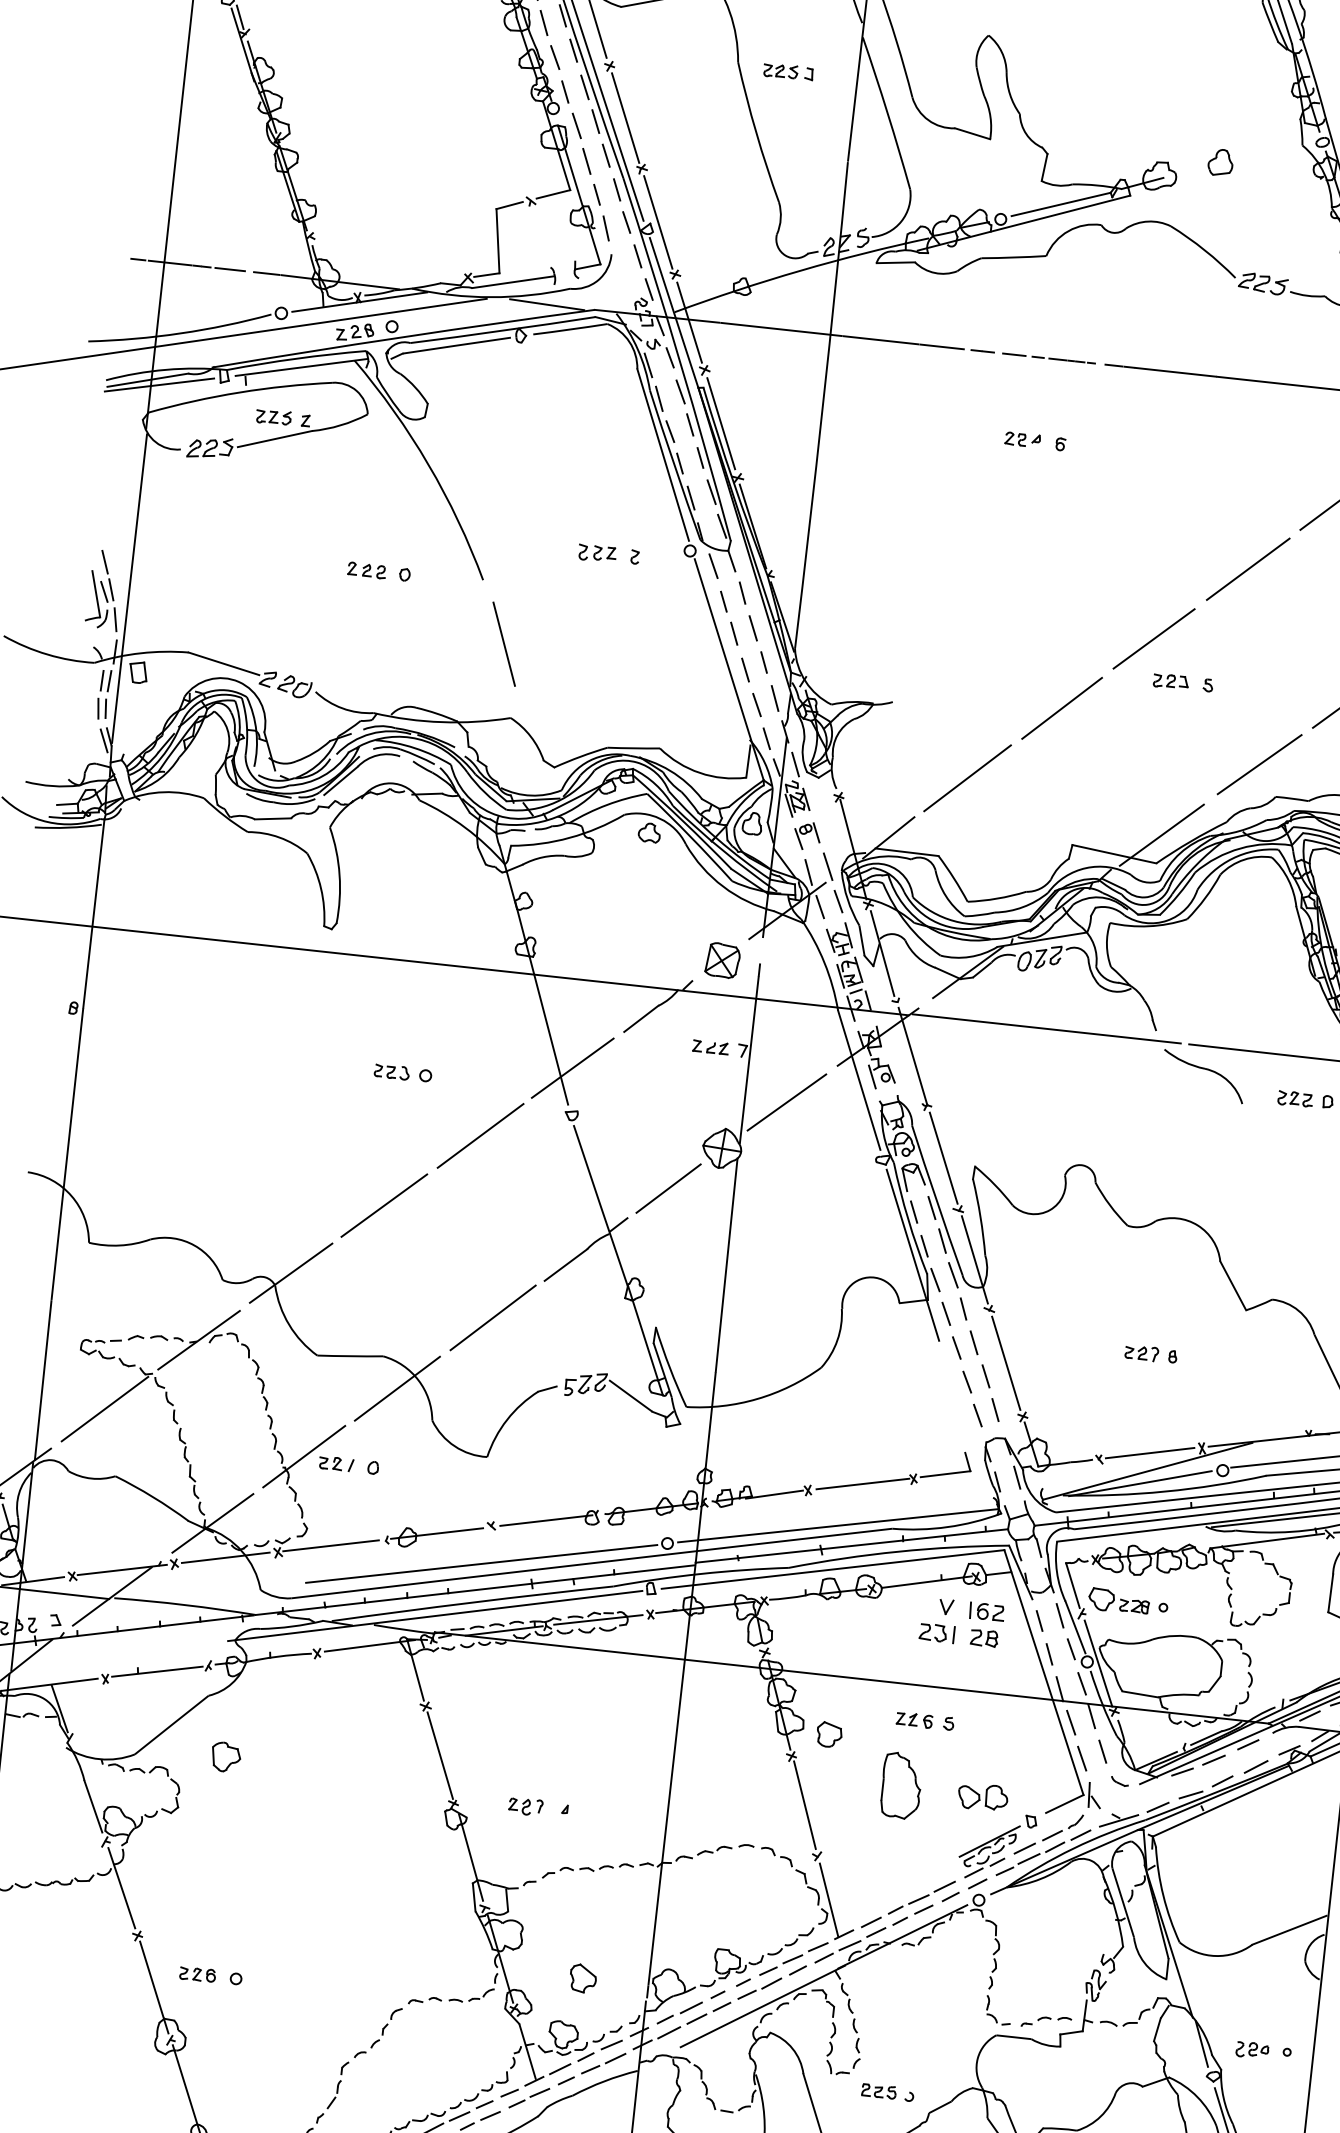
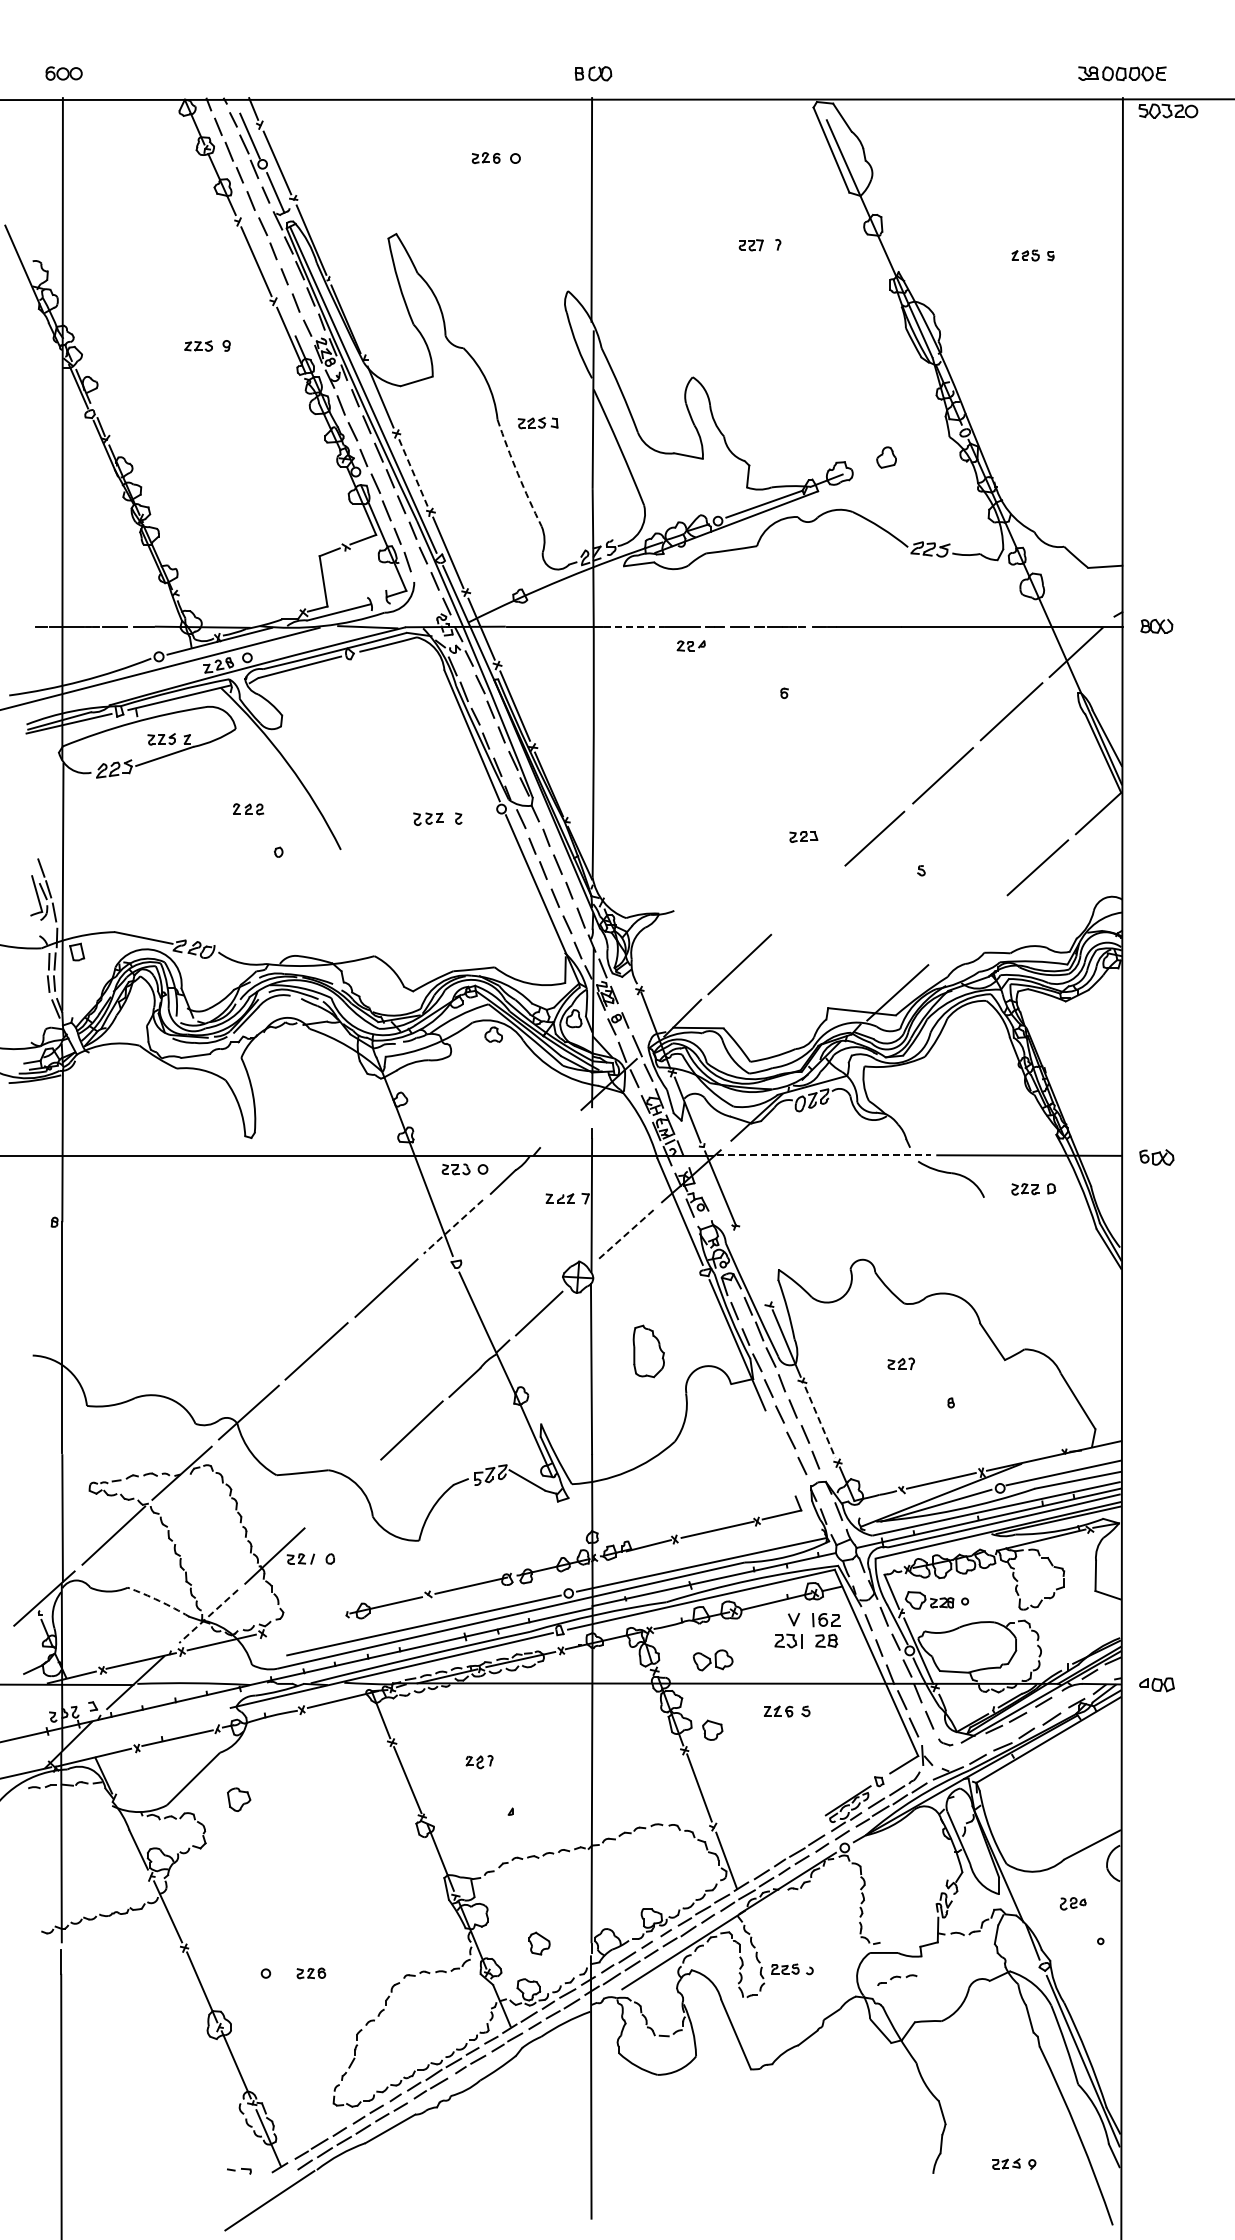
line: (625, 118) -> (413, 473), solid -> dashed
arc: (755, 132) -> (517, 473), solid -> dashed
line: (881, 340) -> (634, 626), solid -> dashed
part: (1021, 439) -> (690, 645), moved
part: (366, 570) -> (248, 809), moved
line: (504, 644) -> (363, 898), removed
part: (1170, 681) -> (803, 836), moved
line: (1062, 707) -> (808, 900), removed
line: (1259, 764) -> (968, 928), removed
part: (722, 960) -> (562, 1129), removed
line: (1046, 1029) -> (823, 1155), solid -> dashed
line: (573, 1067) -> (453, 1226), solid -> dashed
part: (402, 1073) -> (464, 1169), moved
line: (786, 1102) -> (624, 1235), solid -> dashed
line: (943, 1157) -> (753, 1265), removed
part: (1140, 1352) -> (900, 1363), moved
line: (1006, 1363) -> (820, 1422), solid -> dashed
line: (397, 1388) -> (342, 1494), removed
arc: (153, 1496) -> (159, 1600), solid -> dashed
line: (212, 1523) -> (208, 1616), solid -> dashed
line: (330, 1545) -> (303, 1623), removed
part: (900, 1785) -> (648, 1351), moved
part: (982, 1797) -> (712, 1660), moved
part: (525, 1807) -> (479, 1762), moved
part: (197, 1974) -> (311, 1973), moved
part: (1046, 2021) -> (897, 1979), moved
part: (1251, 2049) -> (1072, 1903), moved
part: (887, 2092) -> (792, 1969), moved

